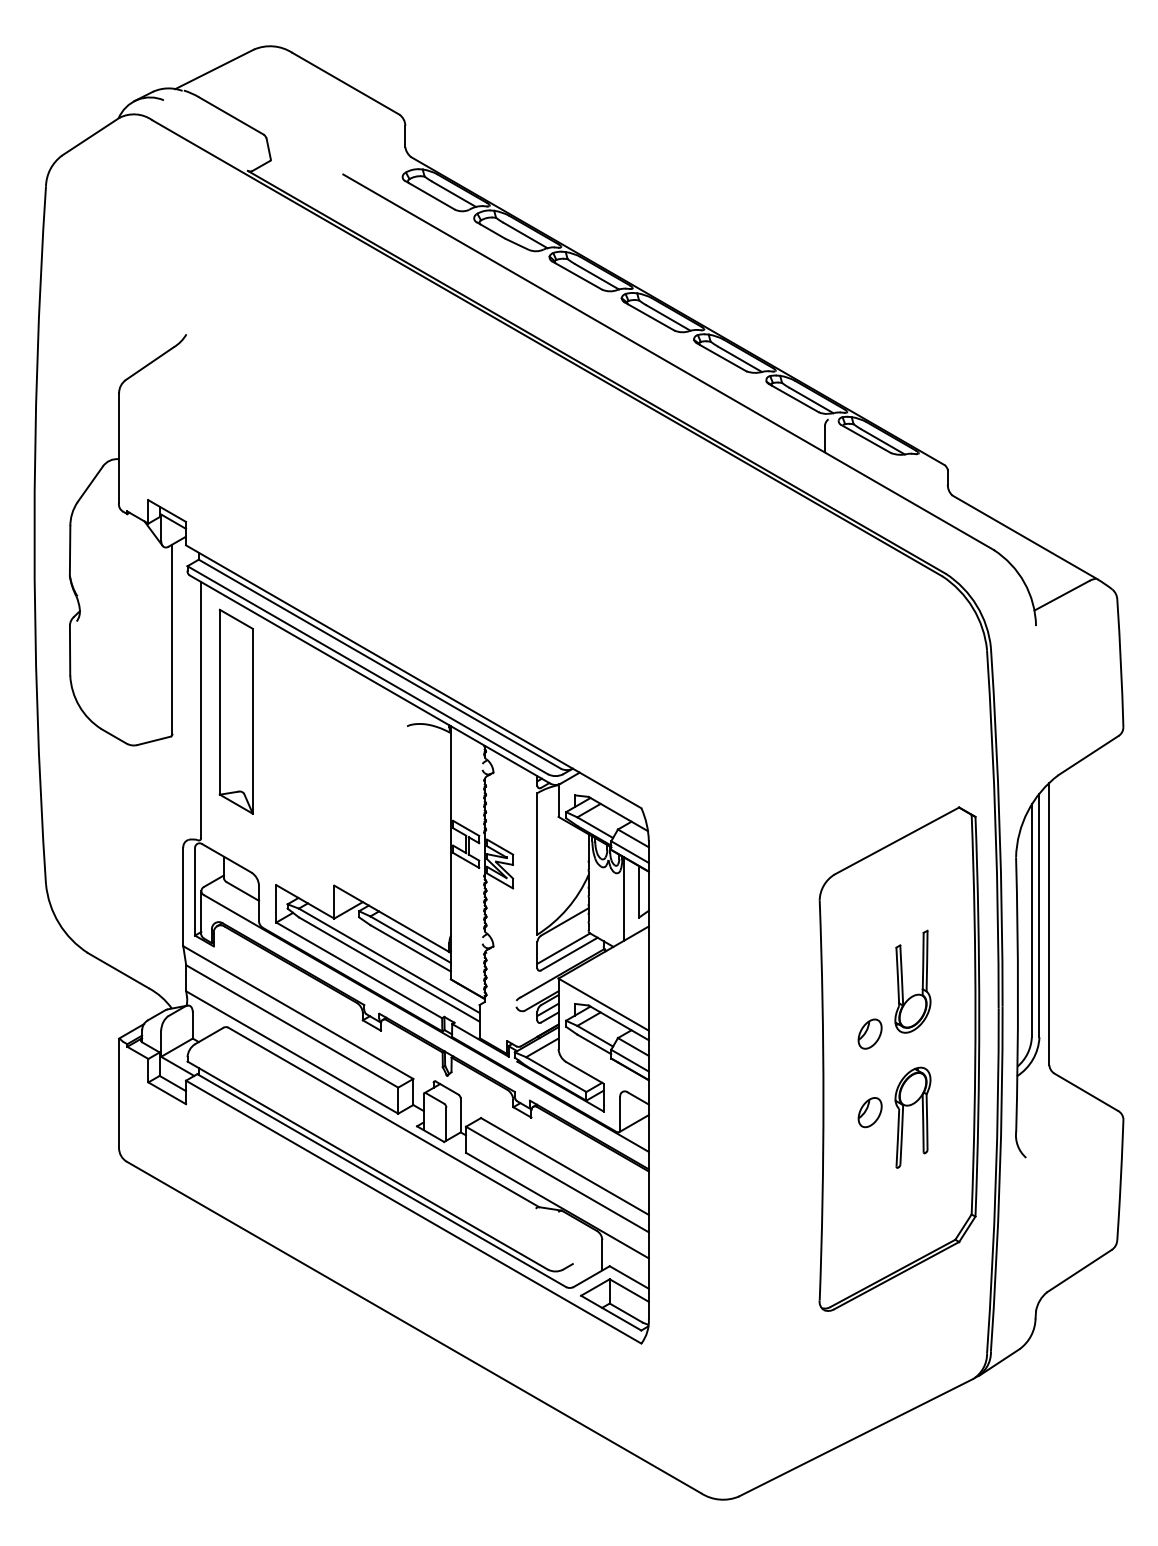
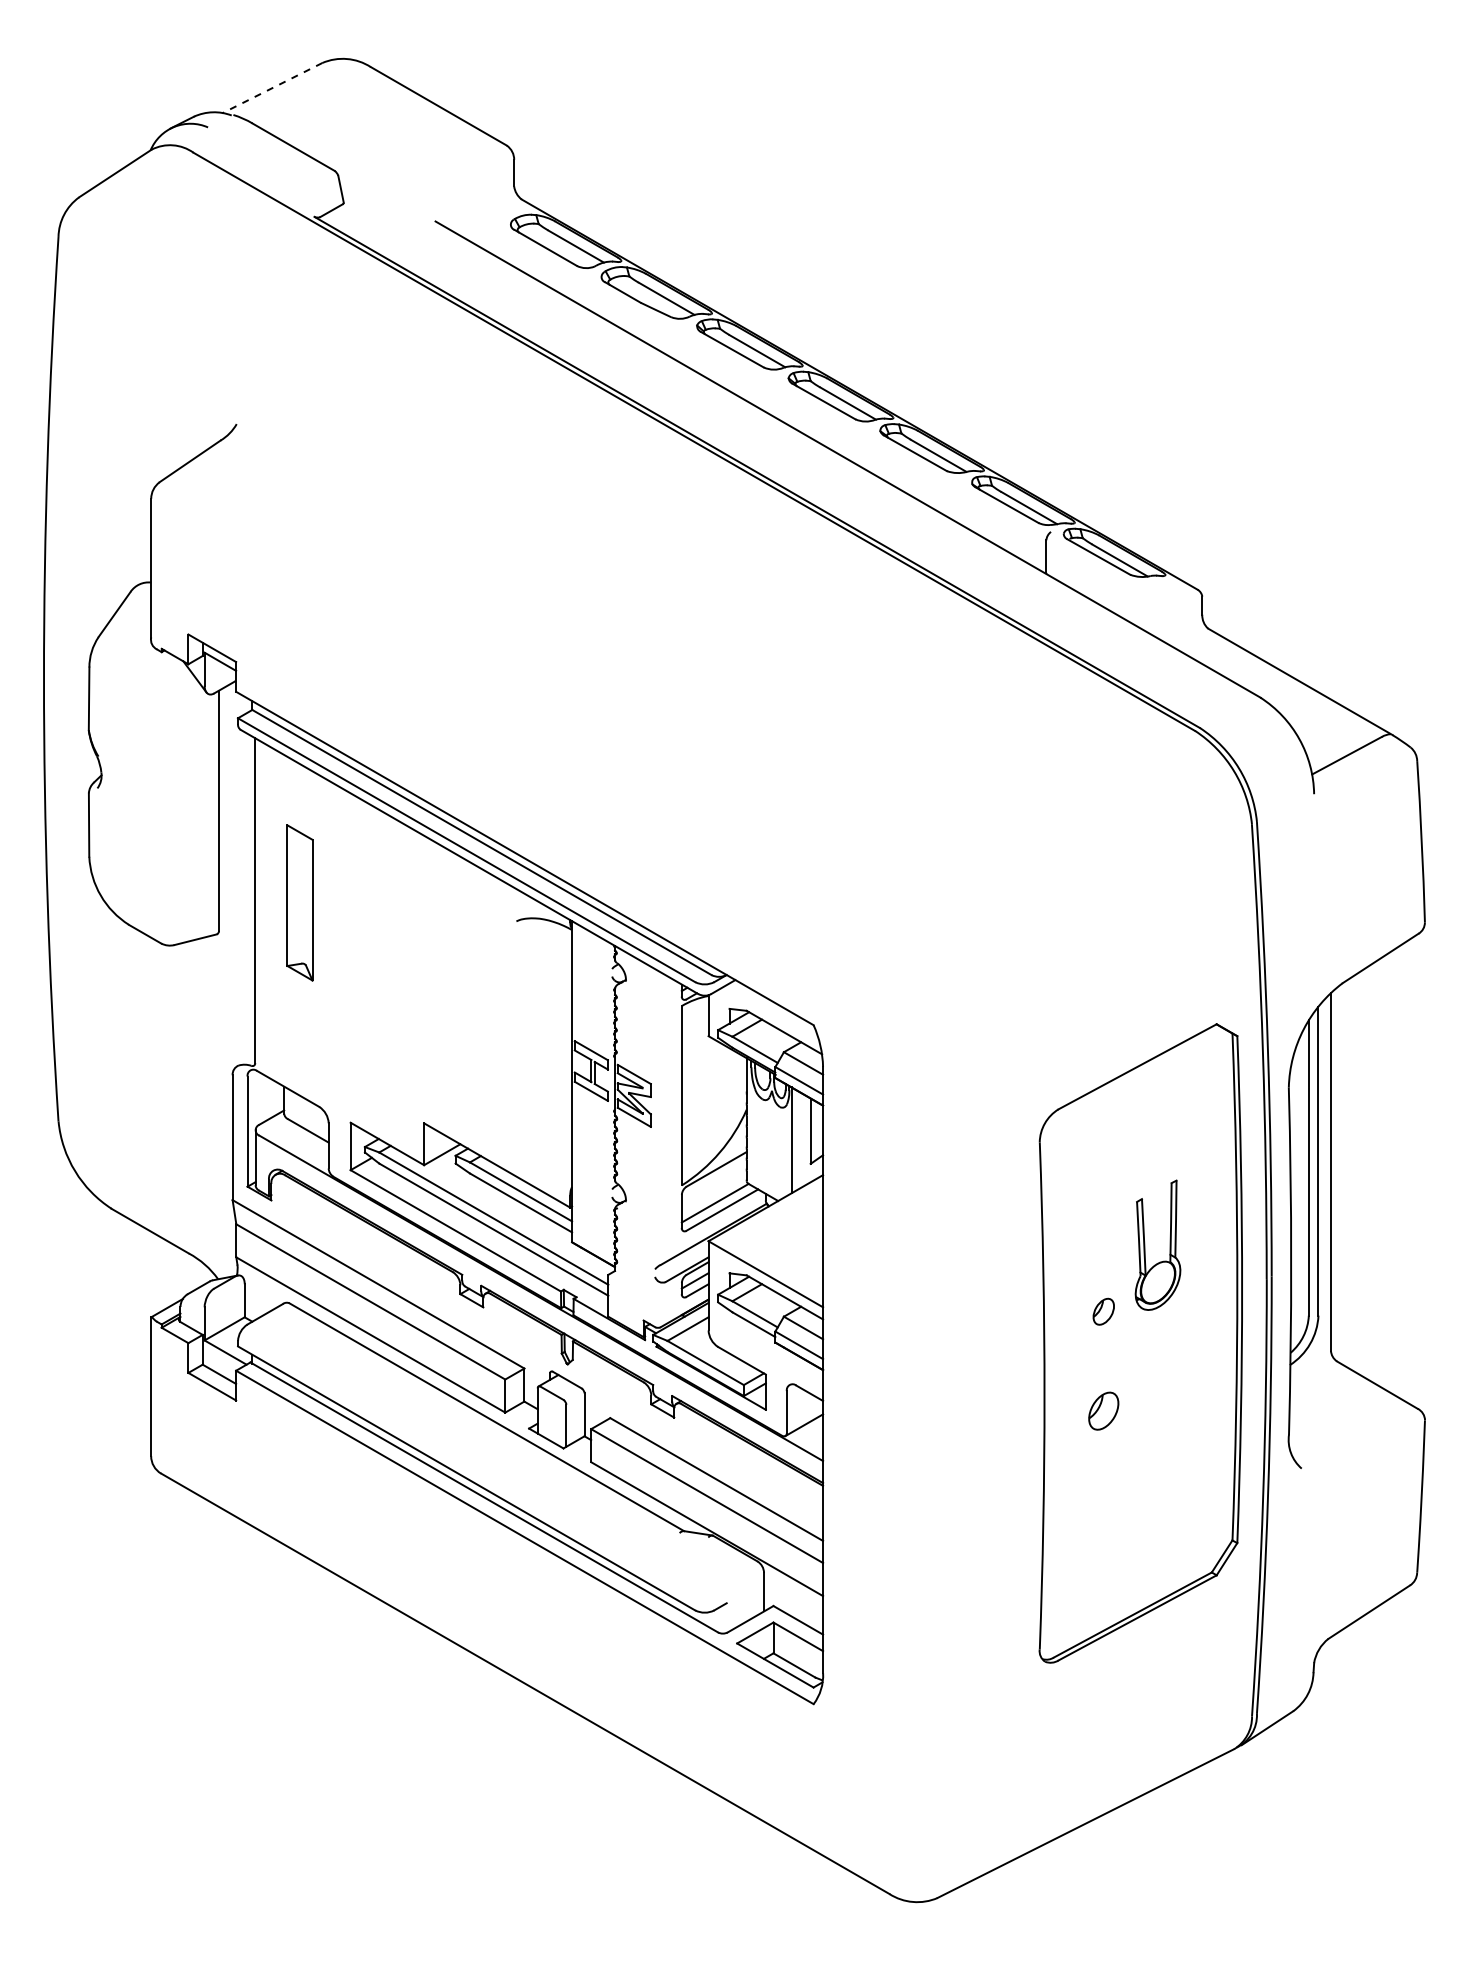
line: (213, 69) -> (271, 88), solid -> dashed
part: (236, 711) -> (299, 902), size x0.6
part: (869, 1033) -> (1103, 1311), size x0.7
part: (922, 1117) -> (1170, 1417), removed

